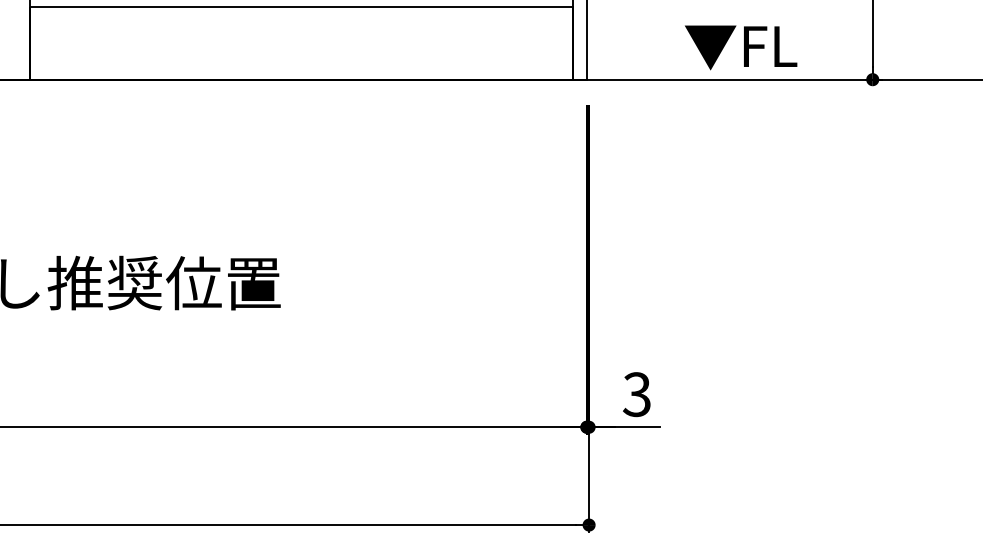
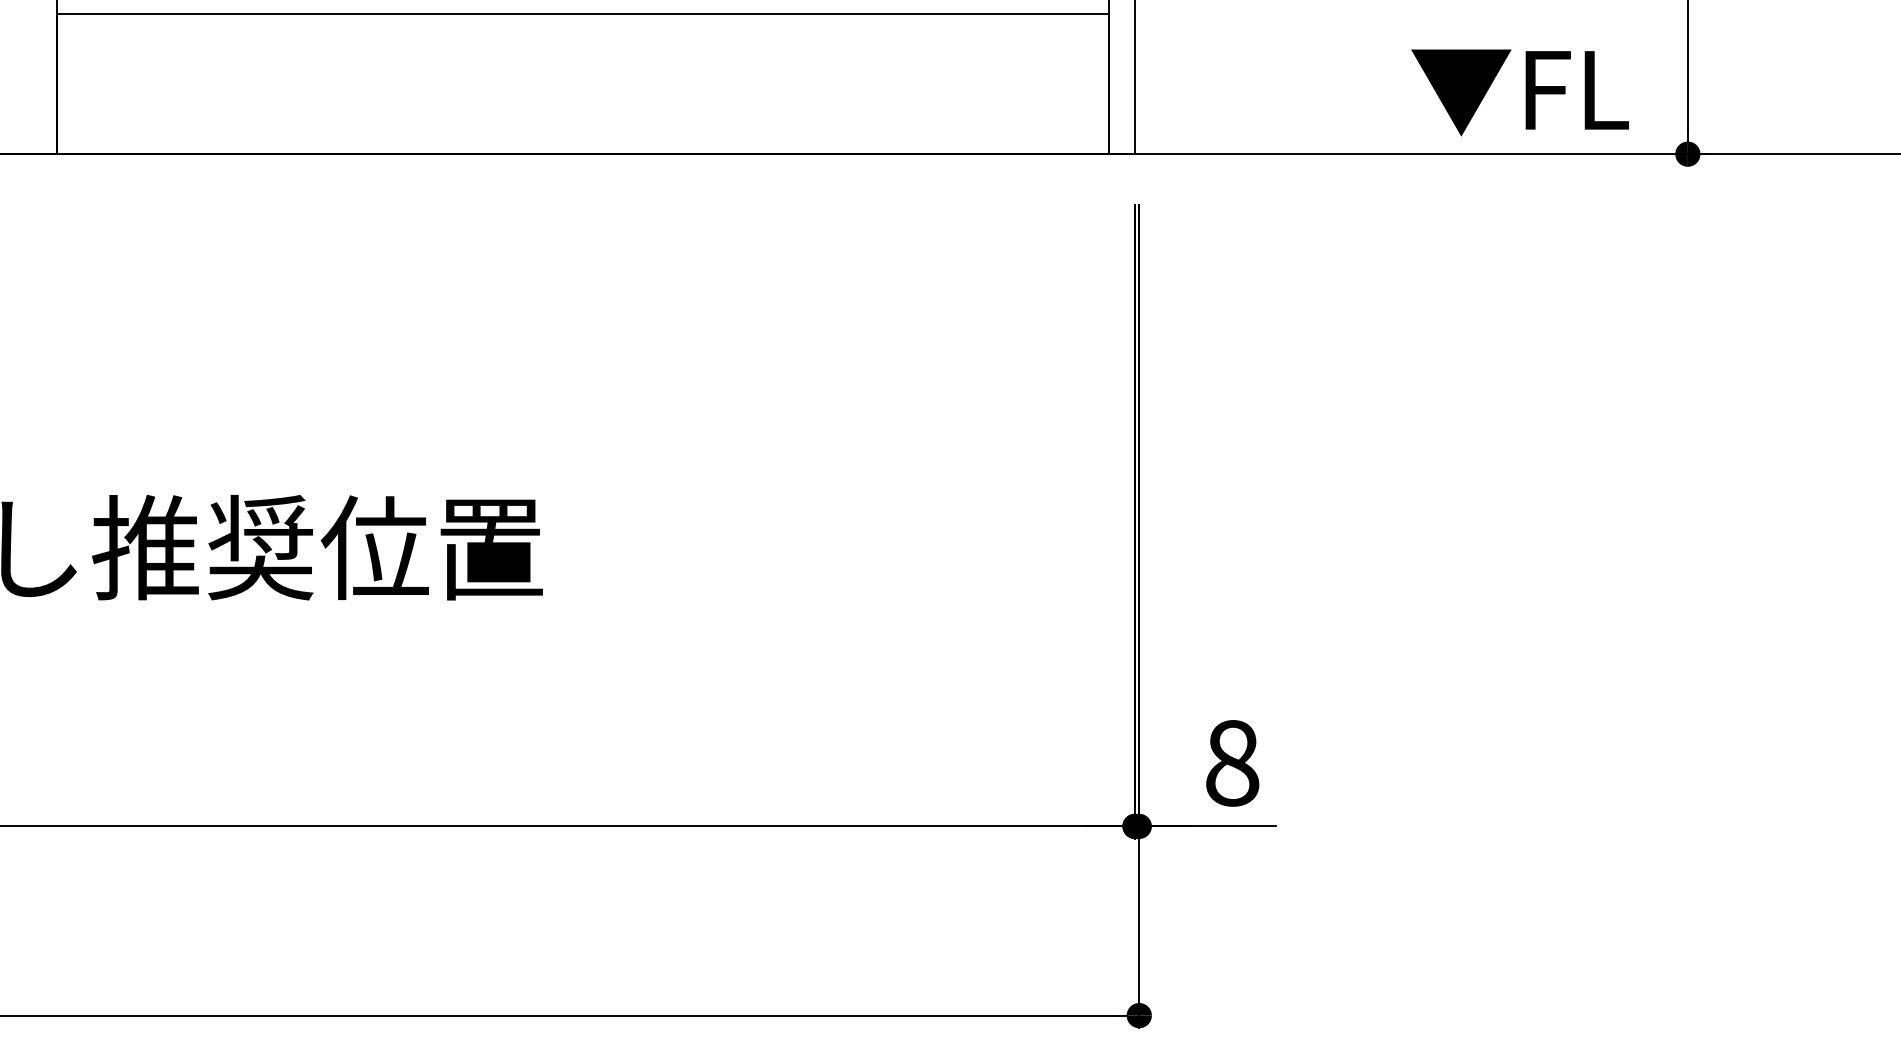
text: (741, 47) -> (1521, 91), moved
text: (637, 394) -> (1232, 763), 3 -> 8

